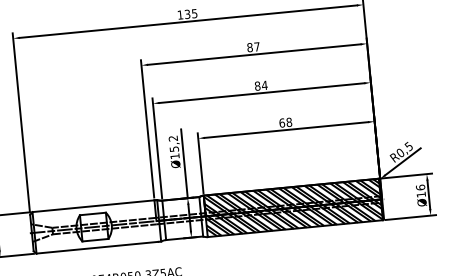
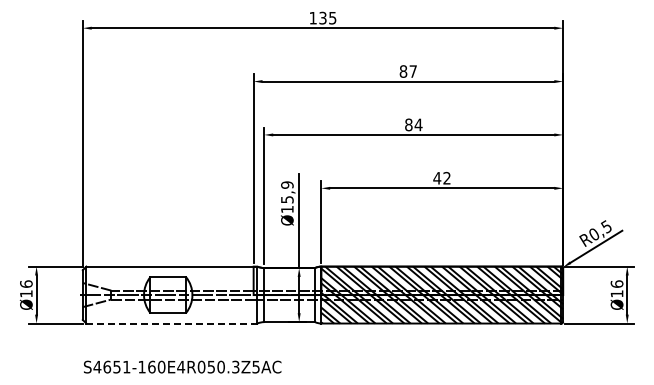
text: (285, 122) -> (441, 177), 68 -> 42
text: (173, 138) -> (287, 184), Ø15,2 -> Ø15,9
line: (97, 247) -> (170, 323), solid -> dashed

